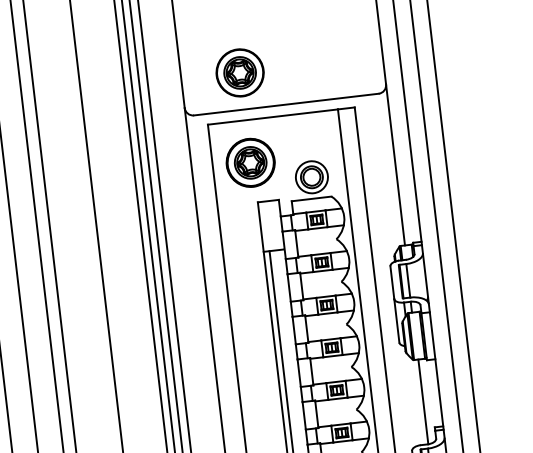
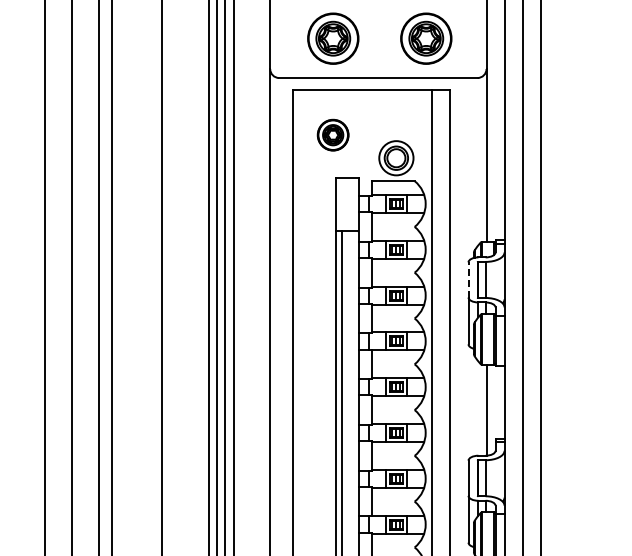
part: (326, 62) -> (426, 38), added
part: (249, 162) -> (332, 134), size x0.6
line: (392, 282) -> (468, 279), solid -> dashed

